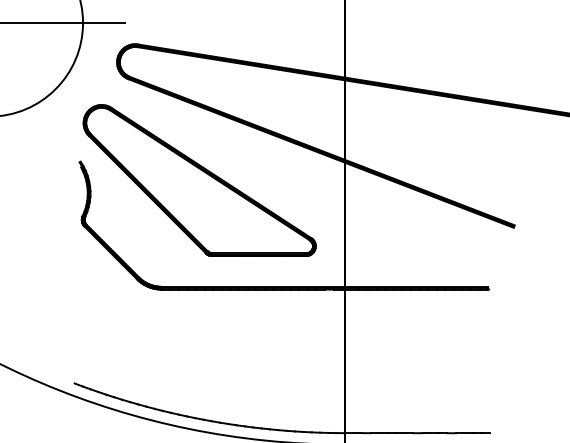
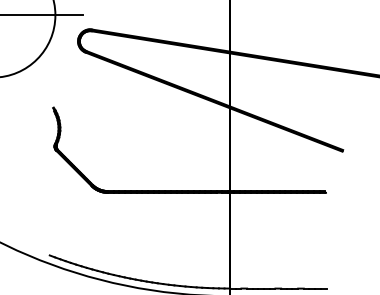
part: (198, 180) -> (132, 120), removed

